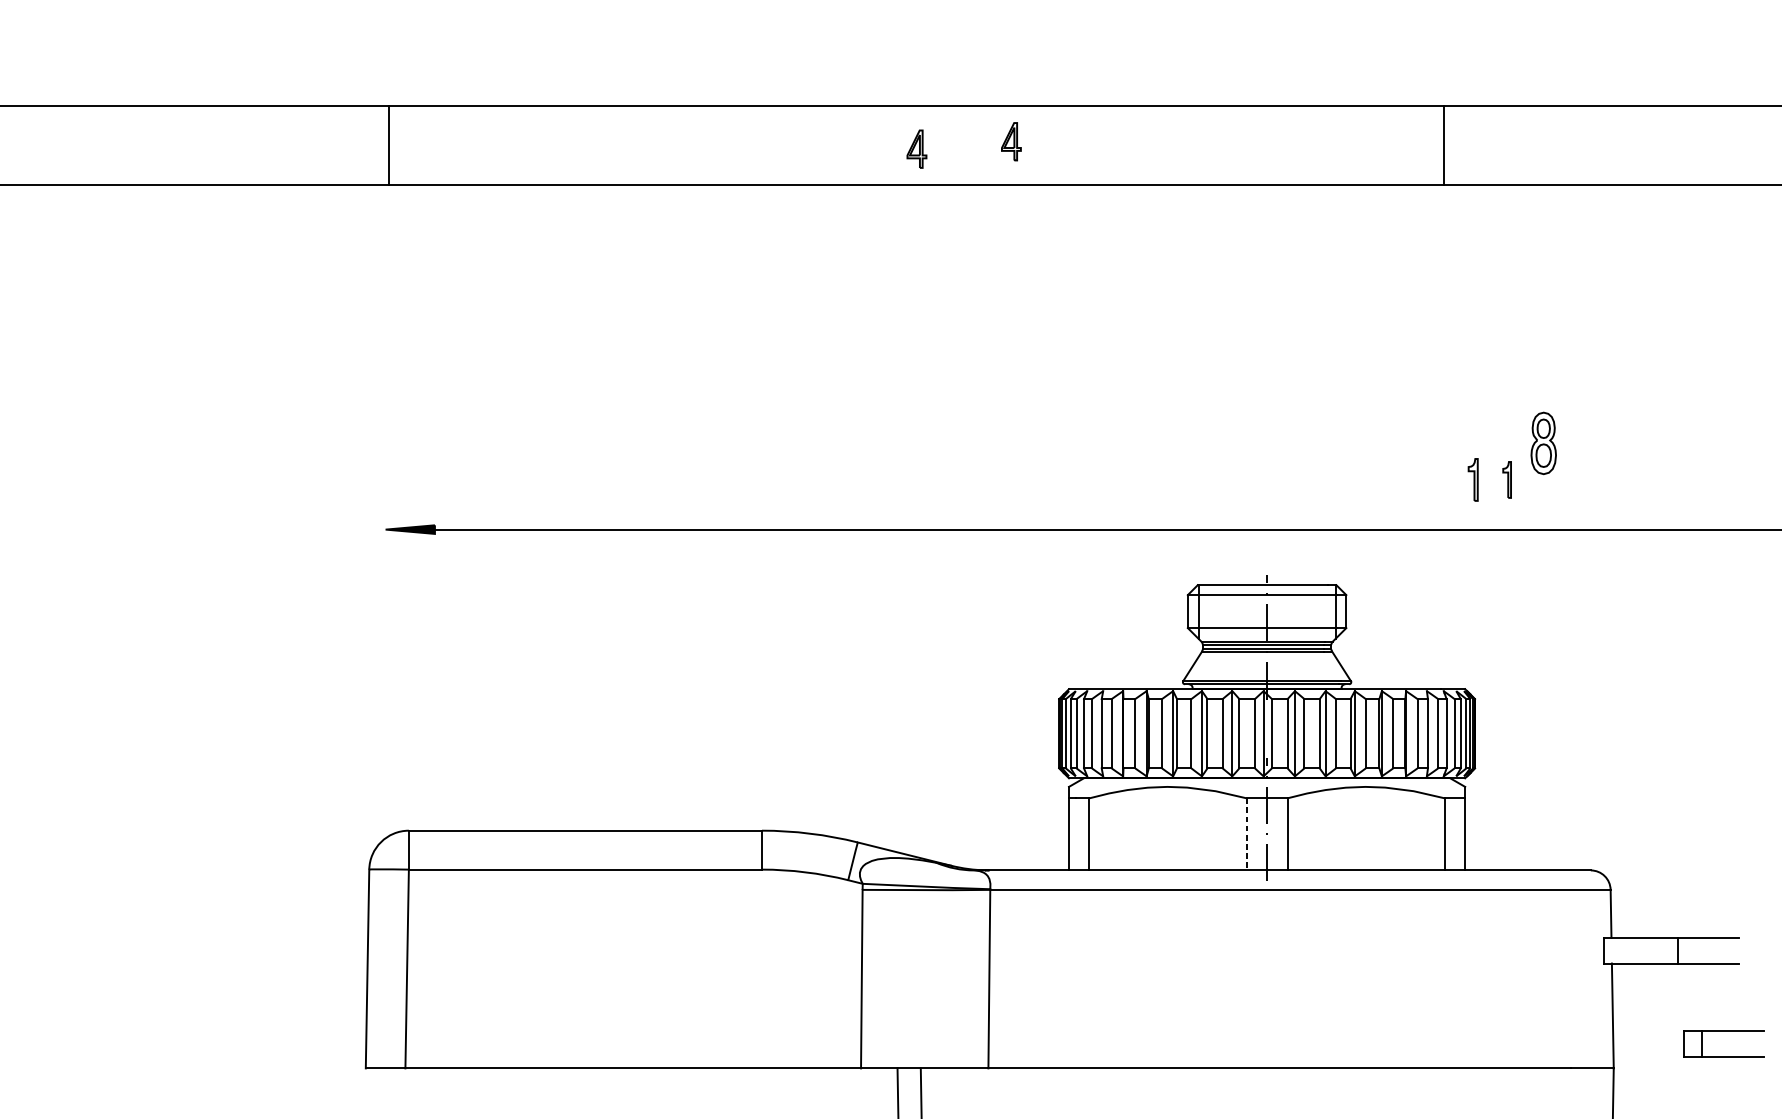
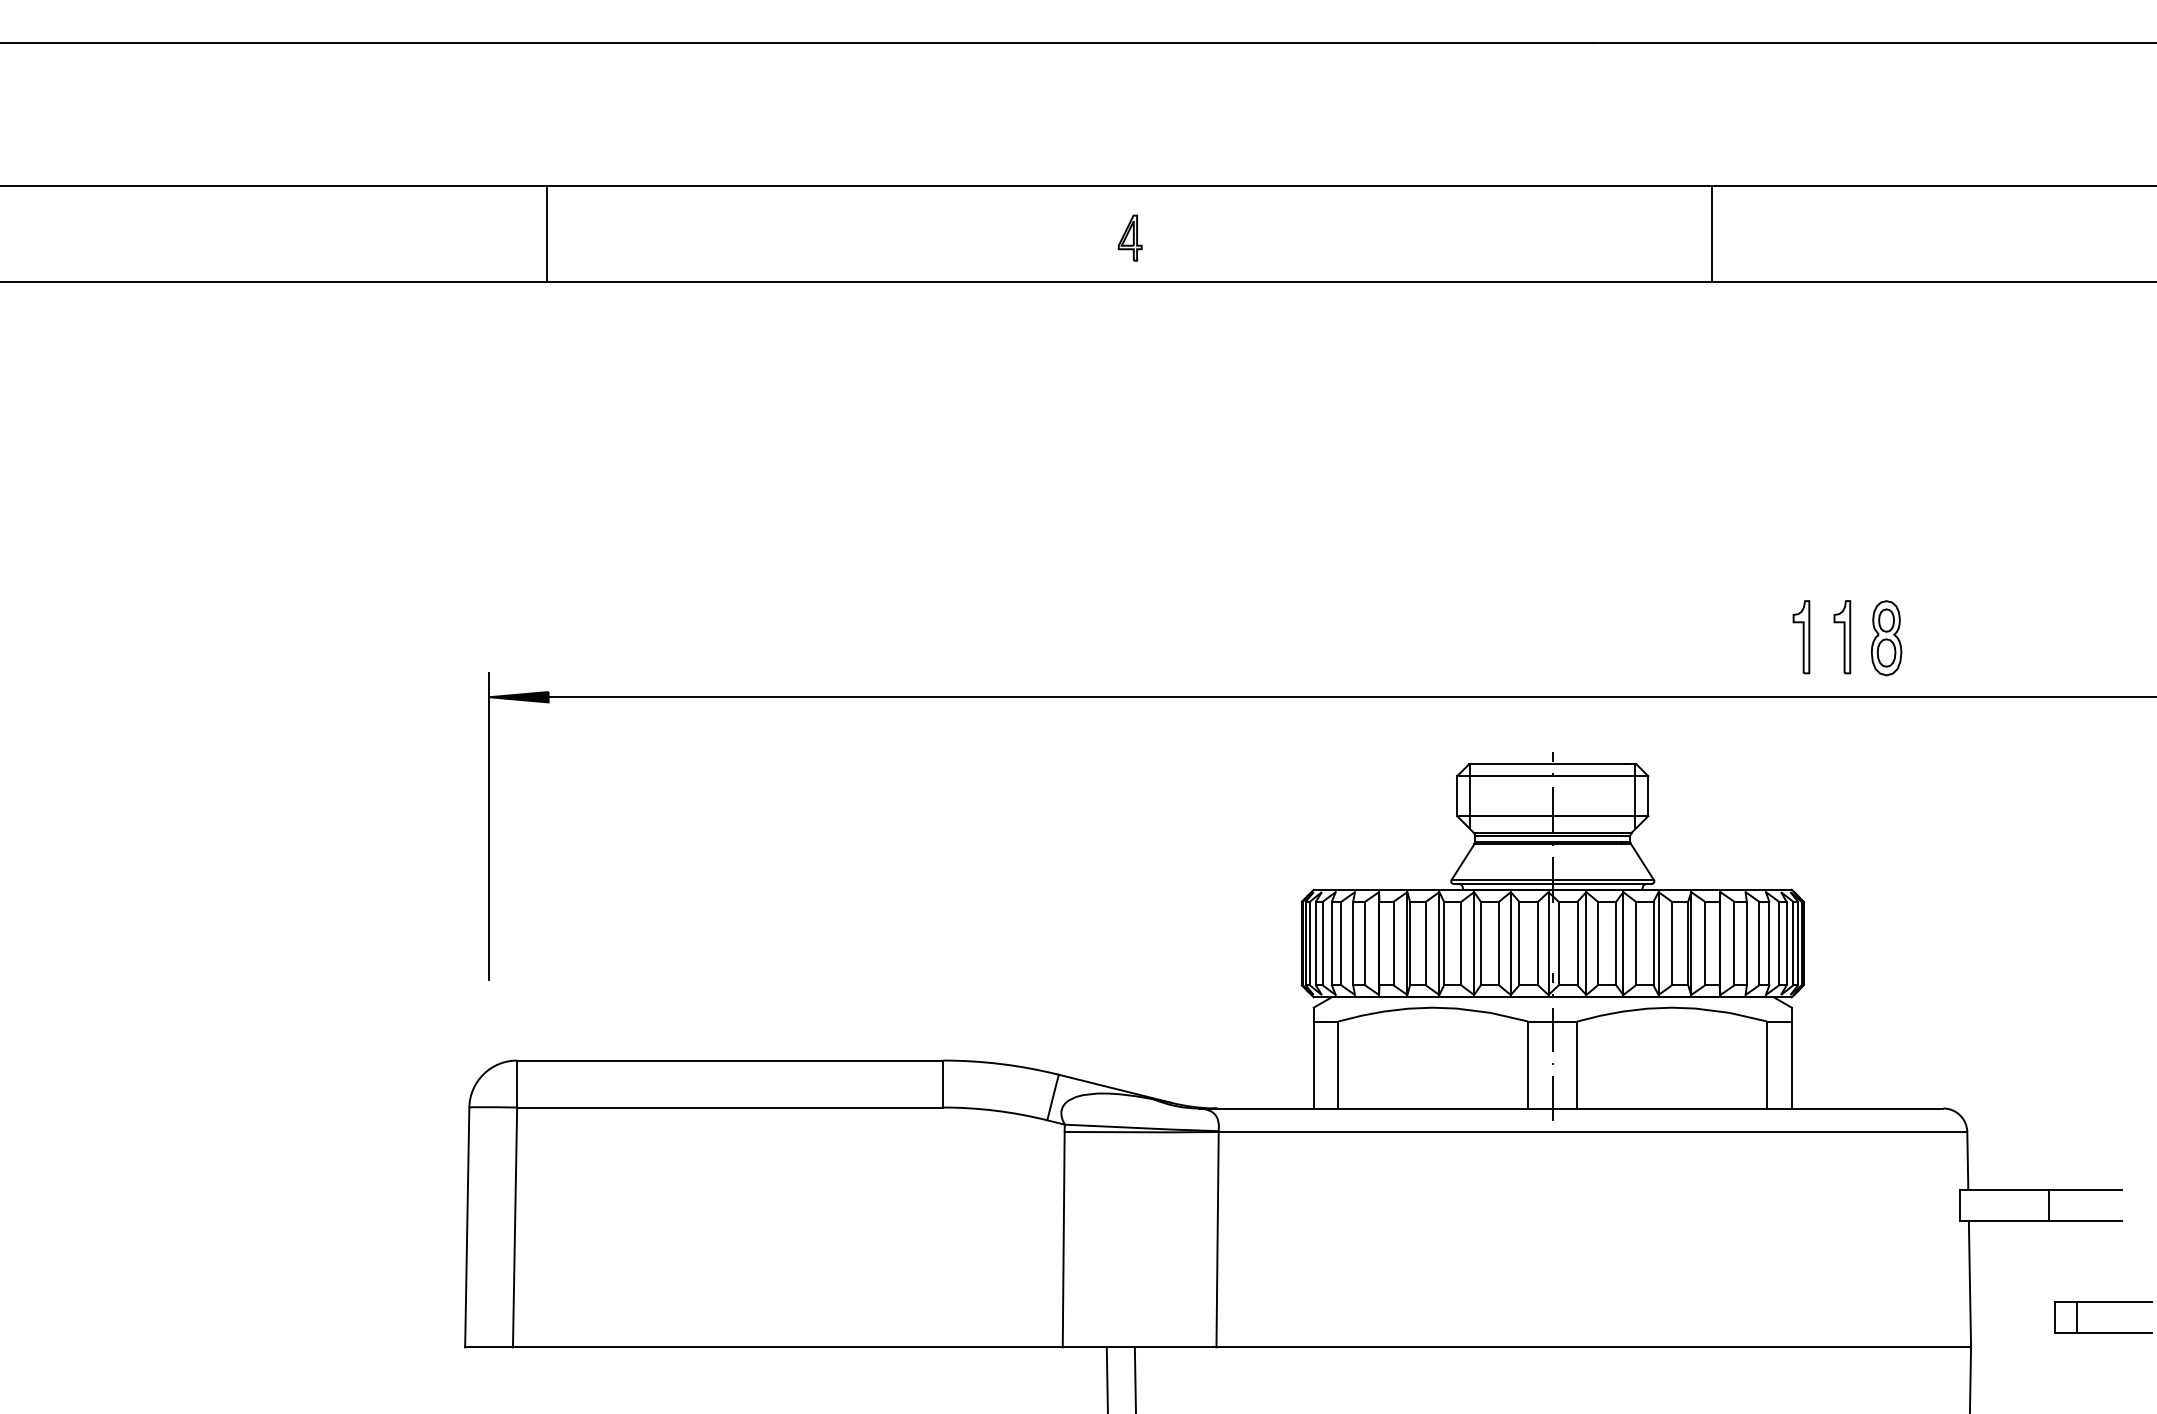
part: (1010, 141) -> (1243, 228), removed
line: (388, 145) -> (546, 233), moved
line: (1444, 145) -> (1712, 233), moved
part: (1543, 443) -> (1886, 638), moved
part: (1473, 480) -> (1801, 637), size x1.43
part: (1507, 480) -> (1842, 637), size x1.67
line: (385, 636) -> (489, 826), added
line: (1247, 834) -> (1528, 1065), dashed -> solid

